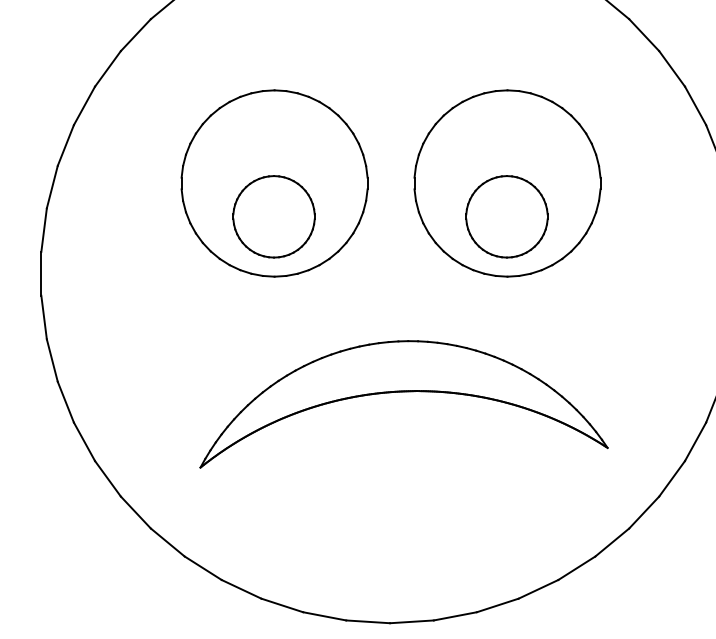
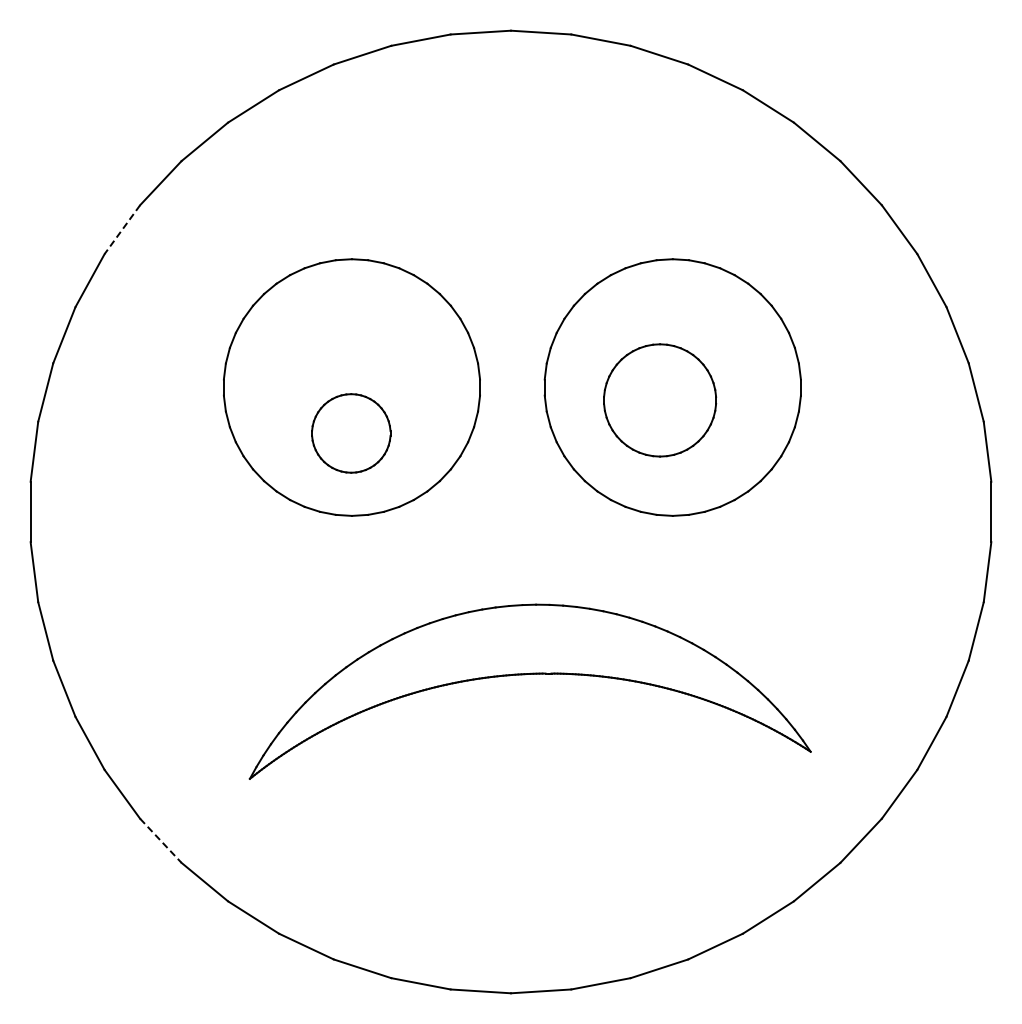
line: (108, 69) -> (122, 230), solid -> dashed
part: (274, 216) -> (351, 433), size x0.7
part: (507, 216) -> (660, 400), moved
line: (136, 513) -> (161, 841), solid -> dashed

